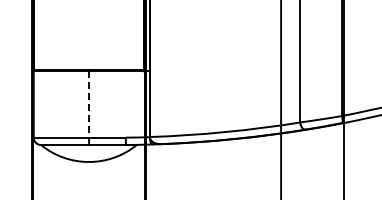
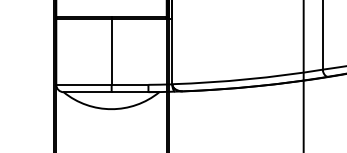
line: (89, 105) -> (112, 52), dashed -> solid

